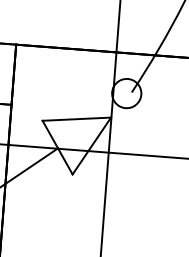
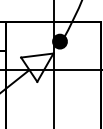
fill: (125, 93) -> (59, 41), added

